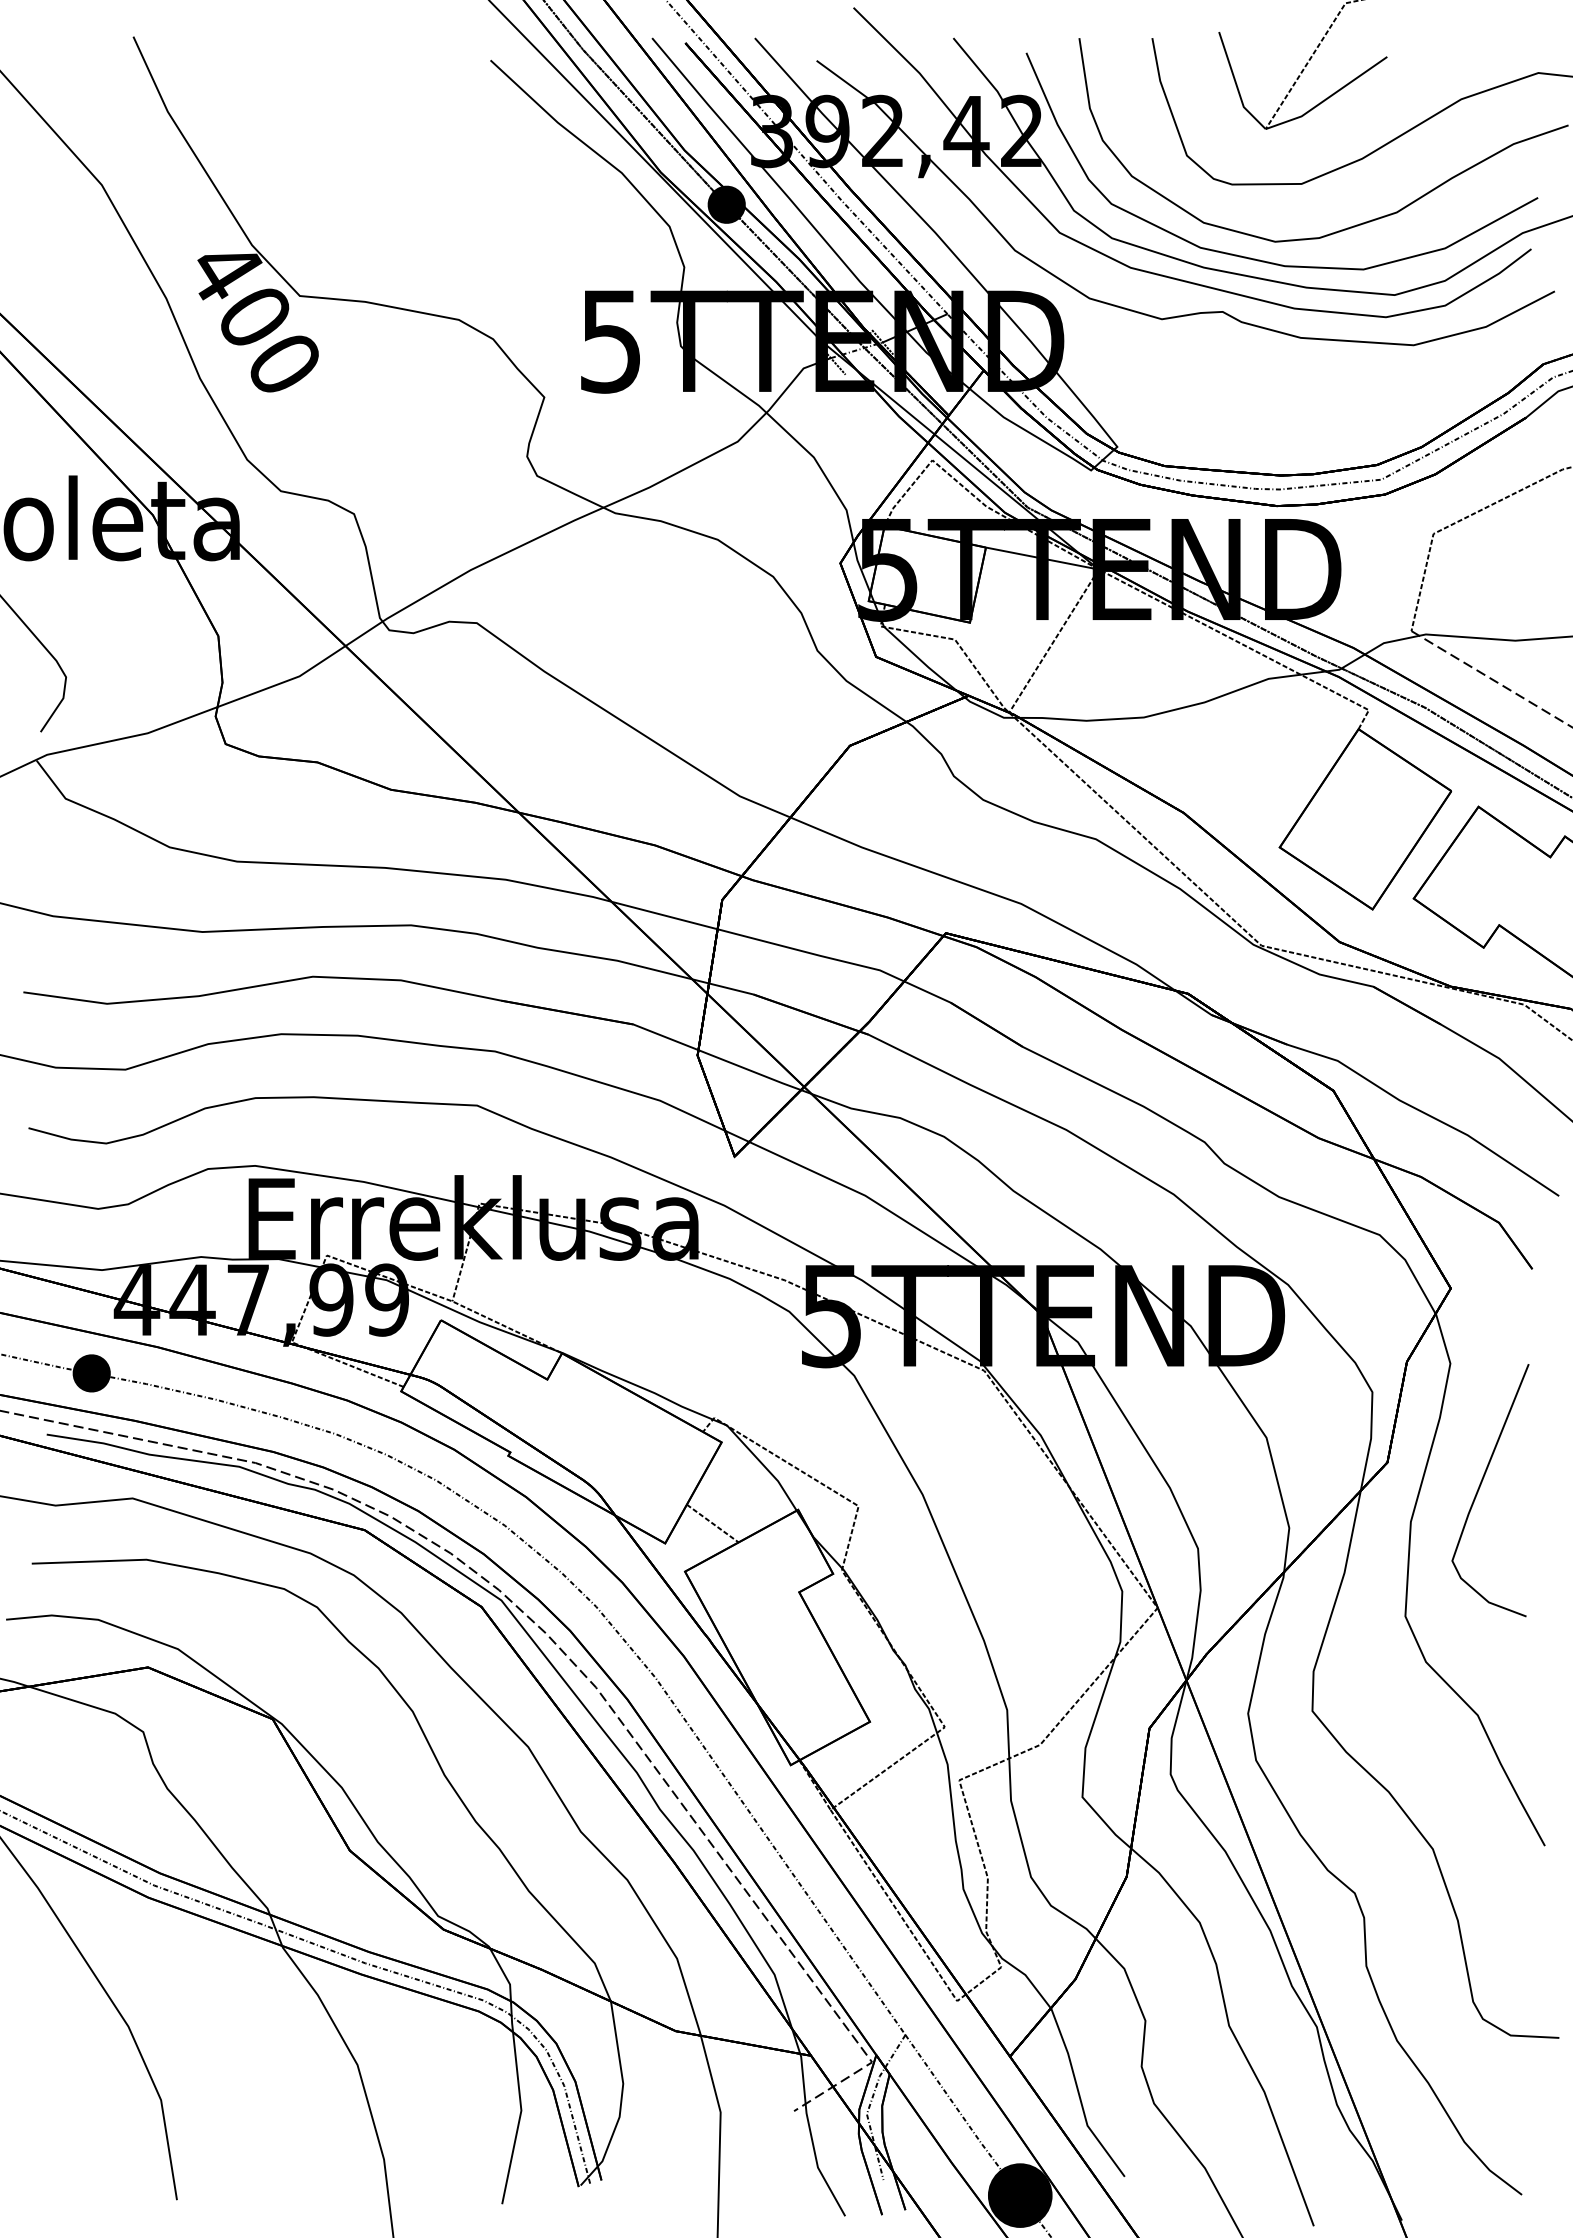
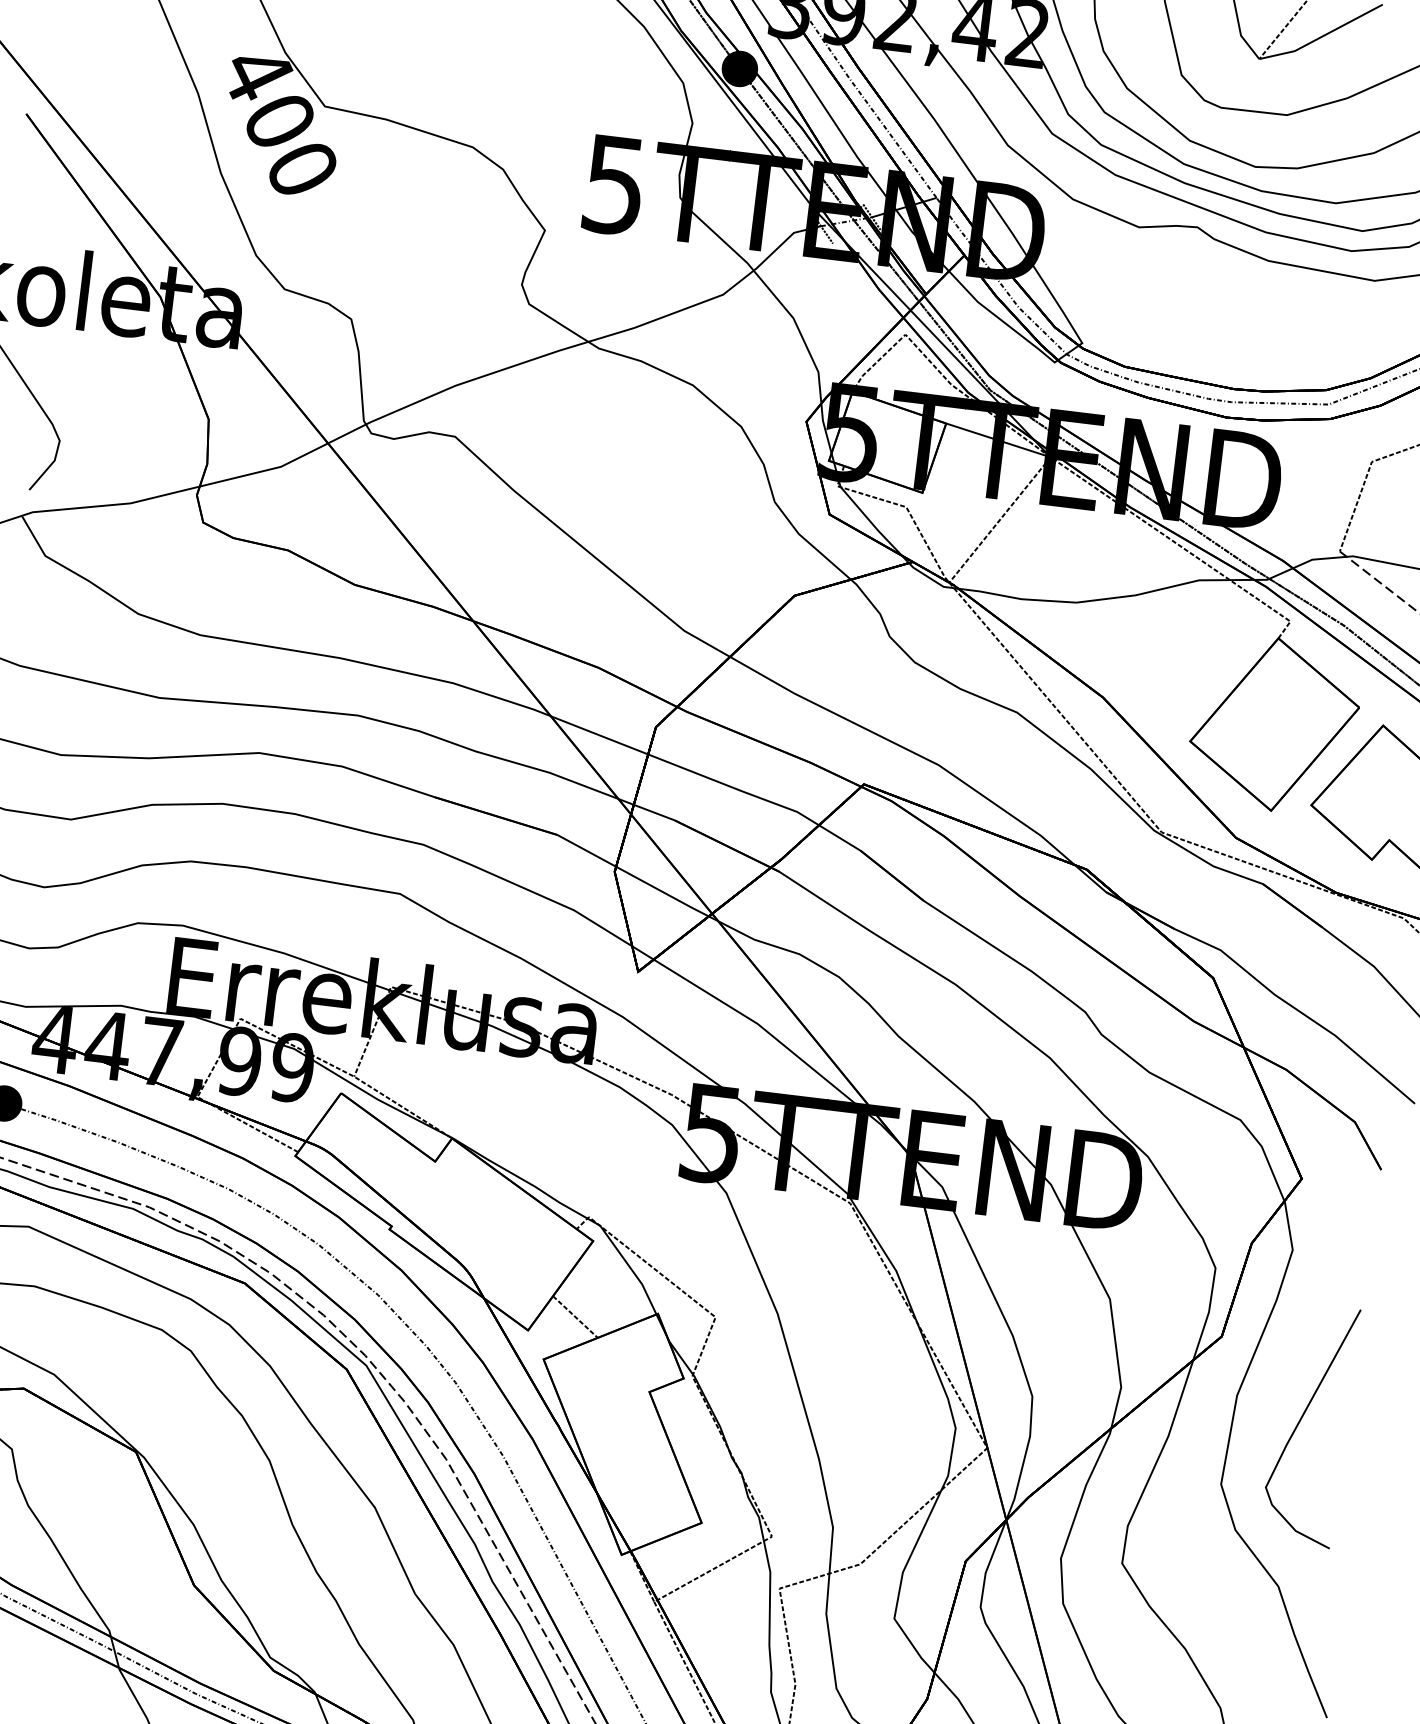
curve: (1481, 1485) -> (1302, 1419), moved

